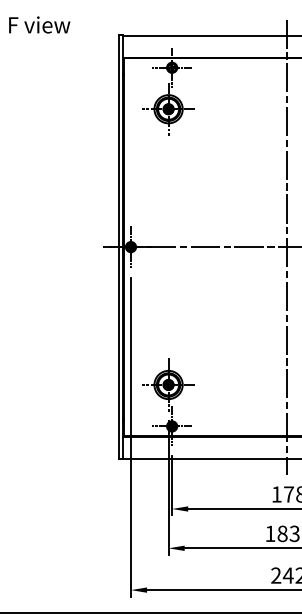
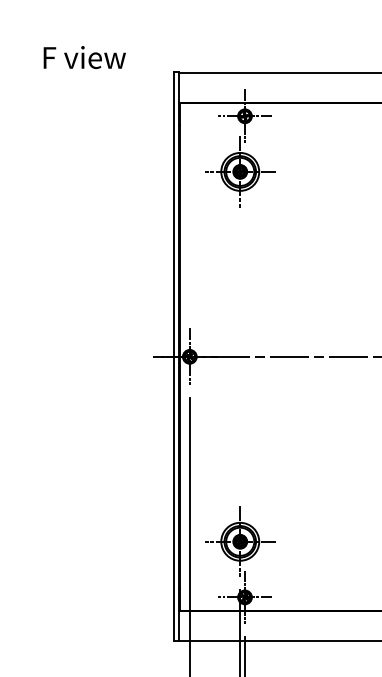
text: (39, 24) -> (84, 56), moved

